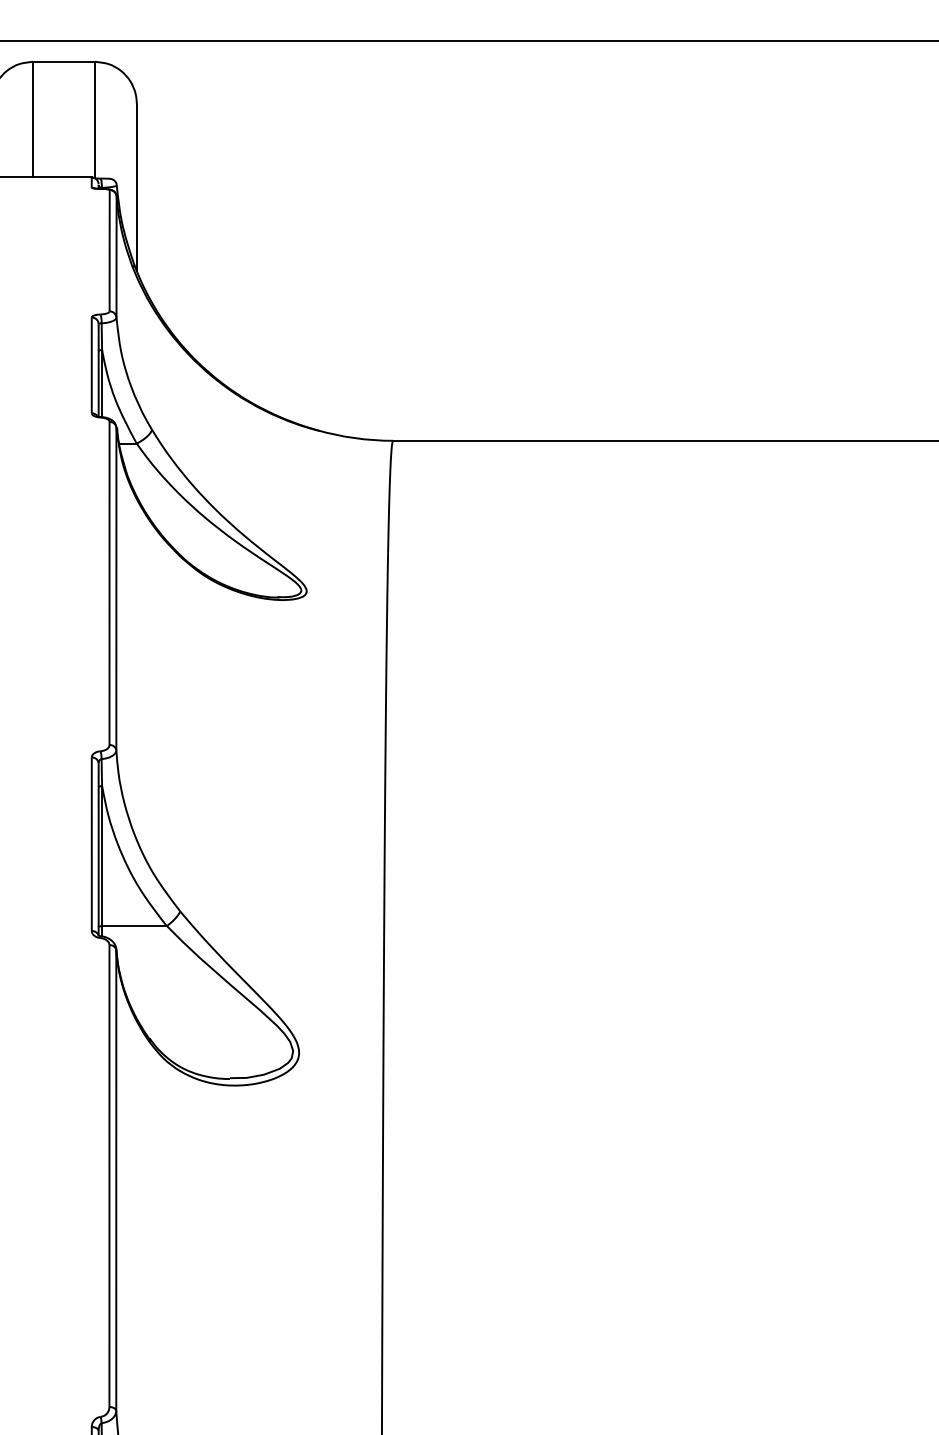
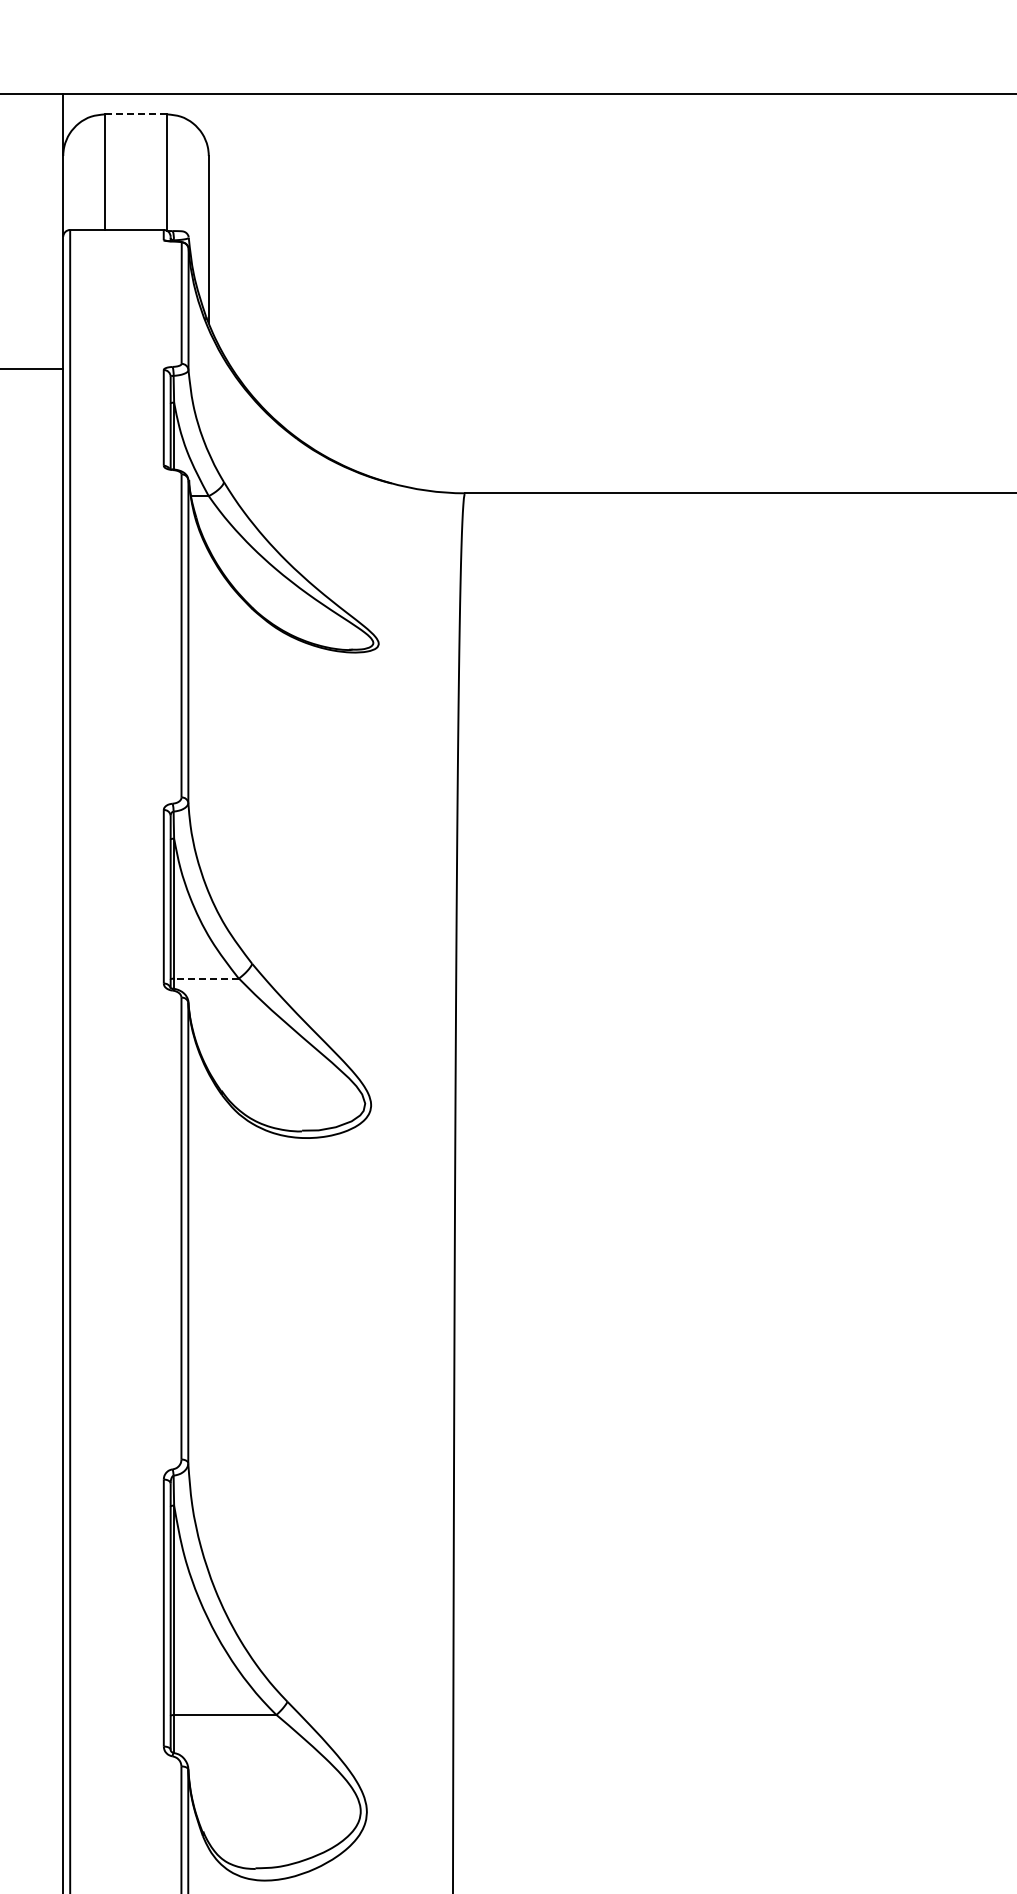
line: (64, 62) -> (136, 114), solid -> dashed
line: (133, 926) -> (205, 978), solid -> dashed

